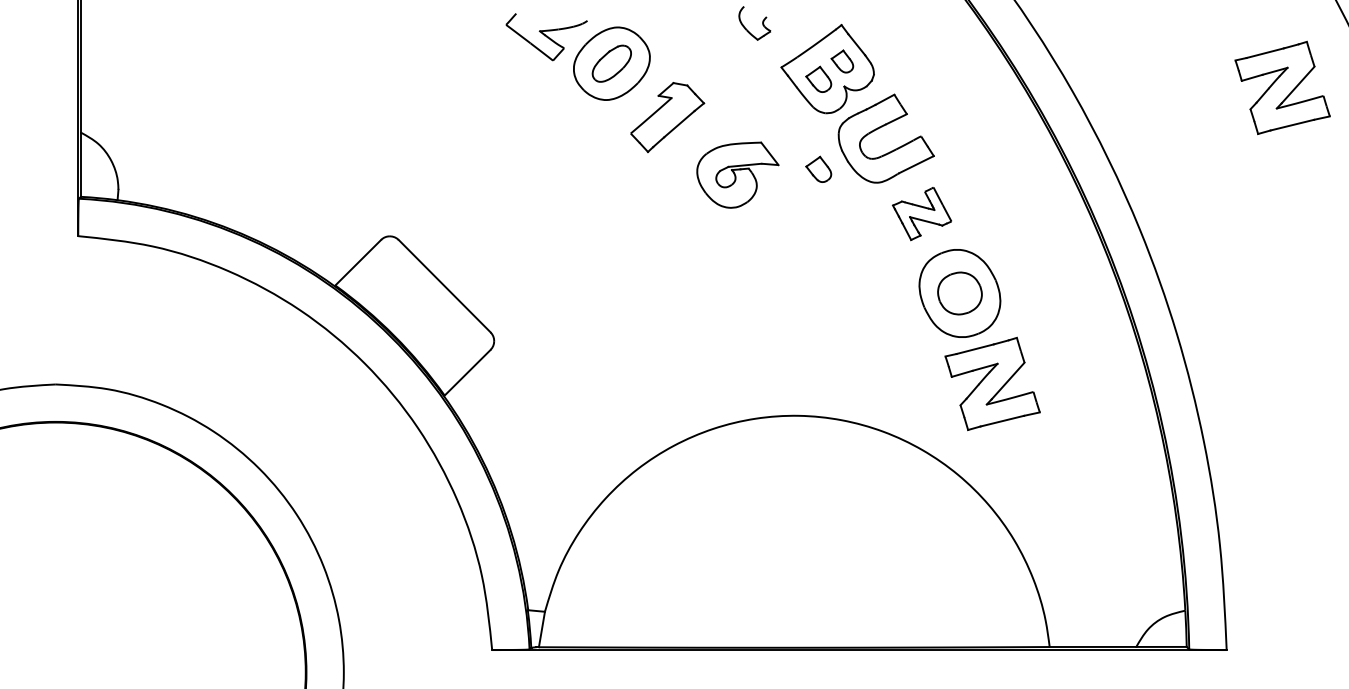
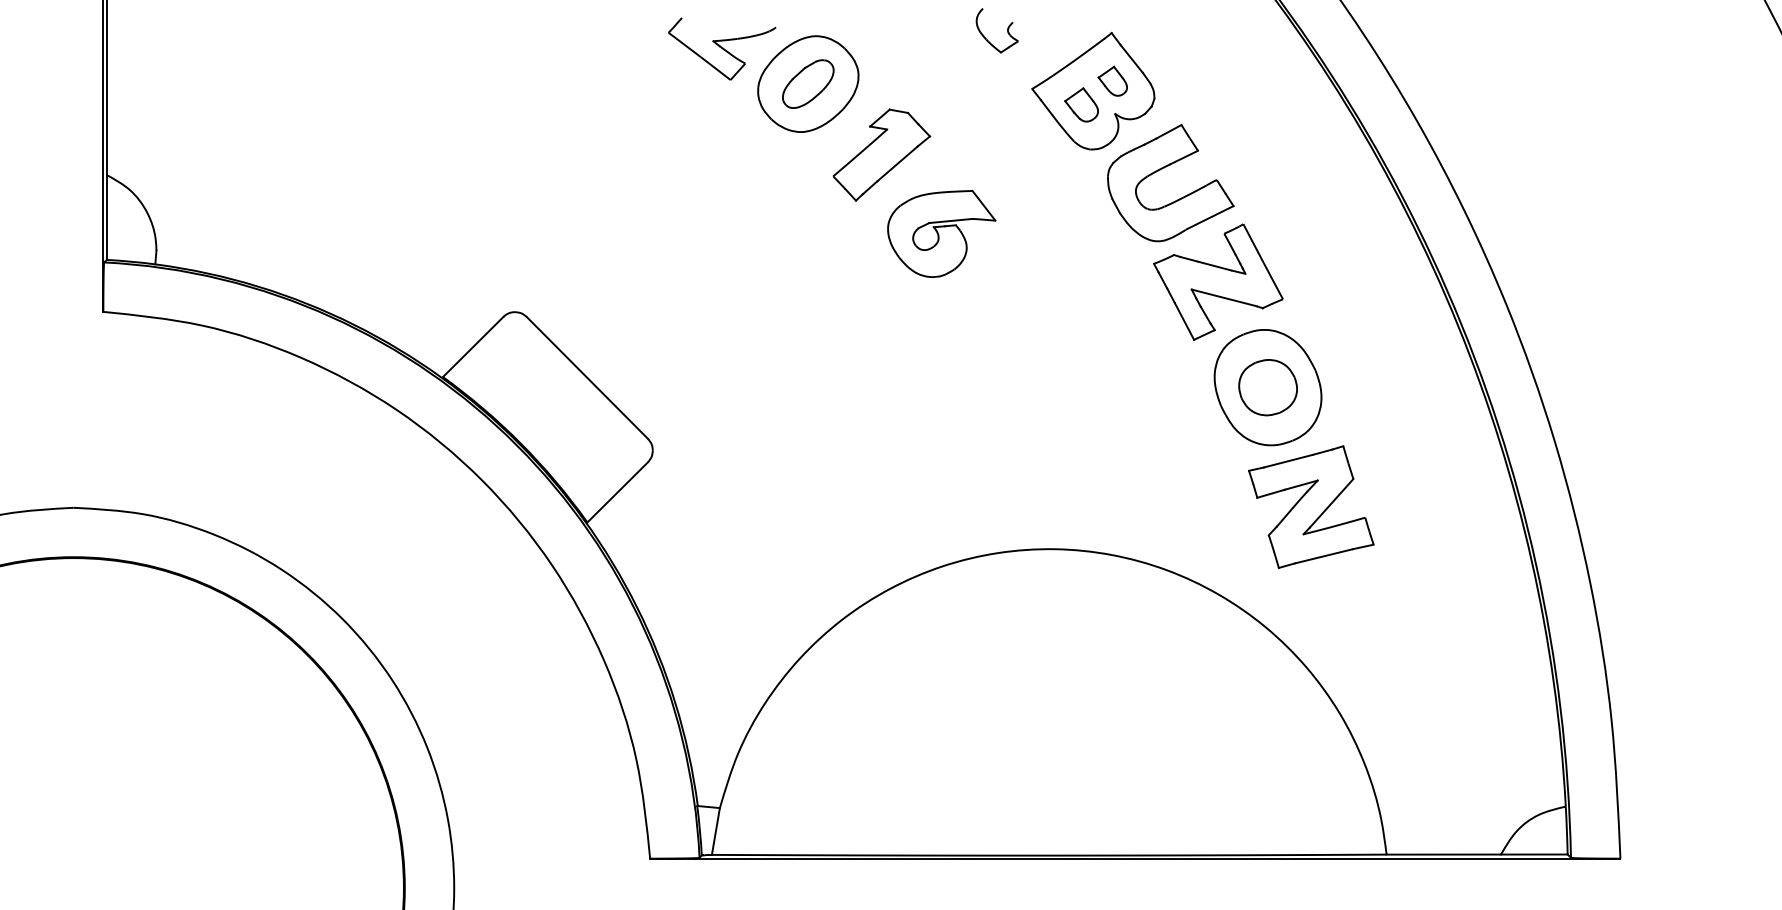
part: (1282, 87) -> (1694, 115), removed
part: (818, 168) -> (1081, 222), removed
part: (737, 174) -> (941, 233), moved
part: (921, 213) -> (1217, 281), size x1.67

